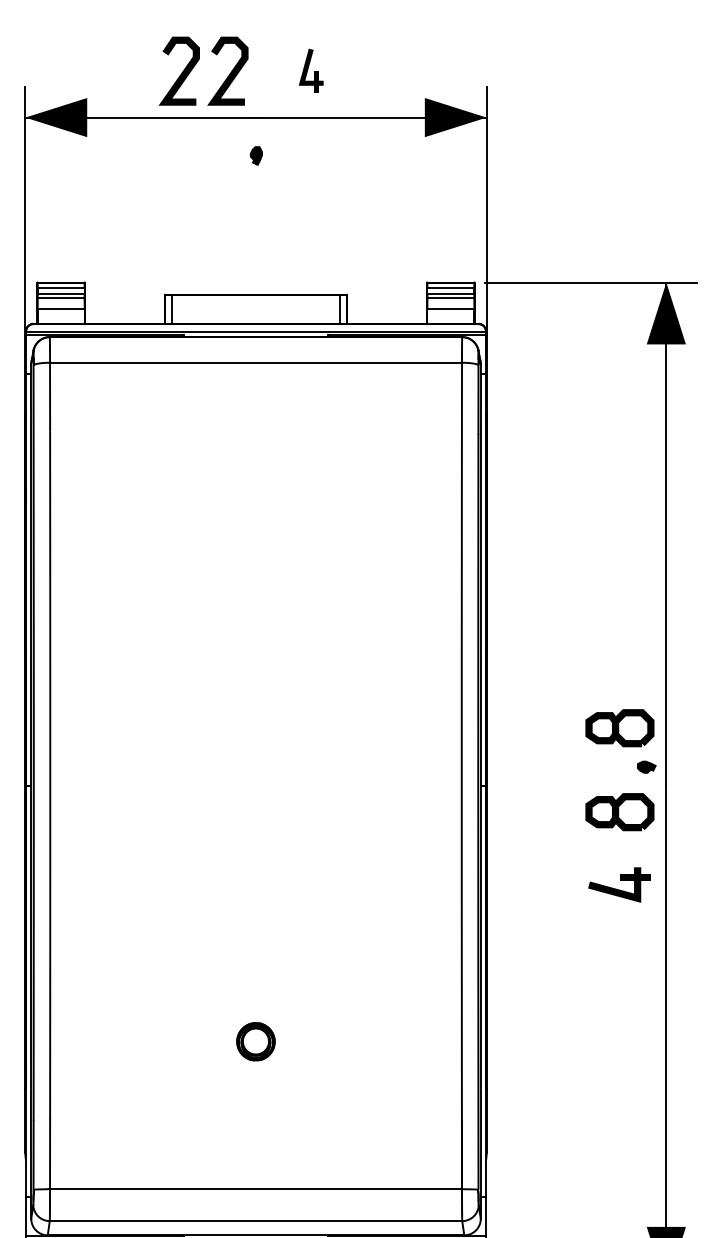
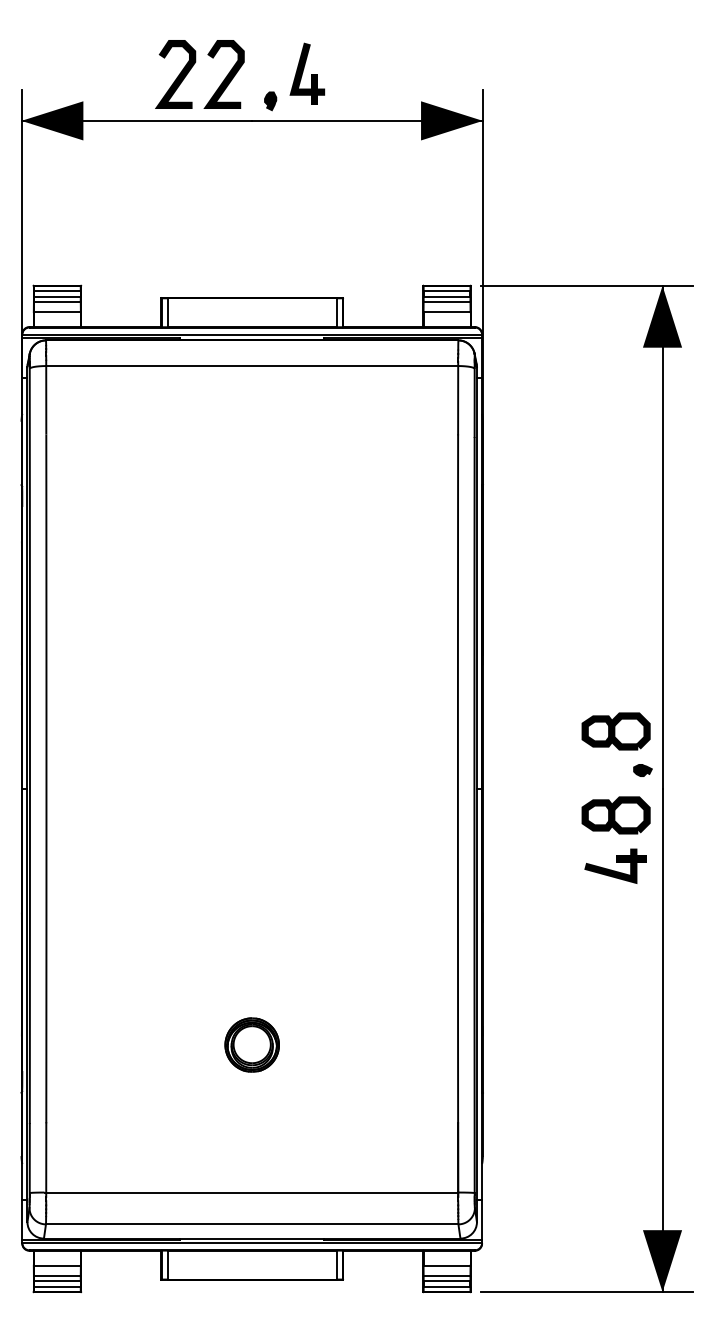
part: (311, 70) -> (307, 73), size x1.43
part: (256, 156) -> (270, 101), moved
part: (619, 884) -> (615, 865), moved
part: (255, 1041) -> (251, 1044), size x1.43

